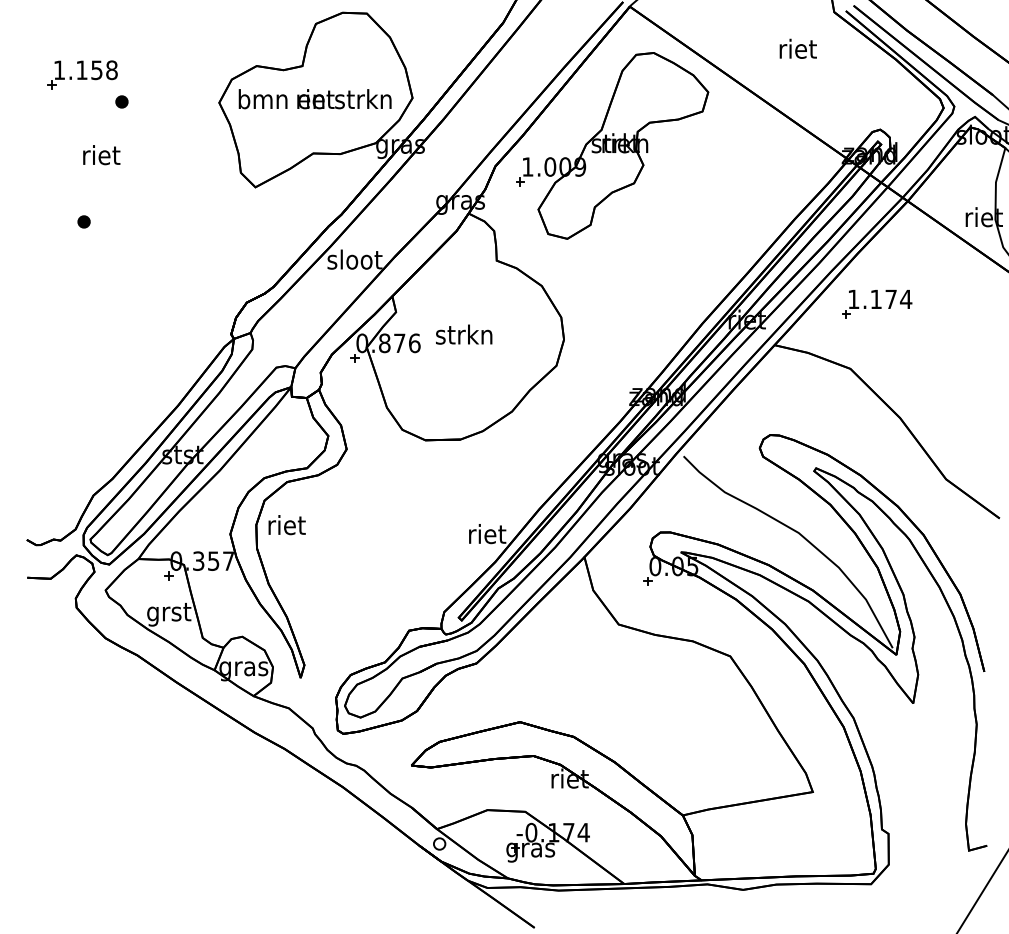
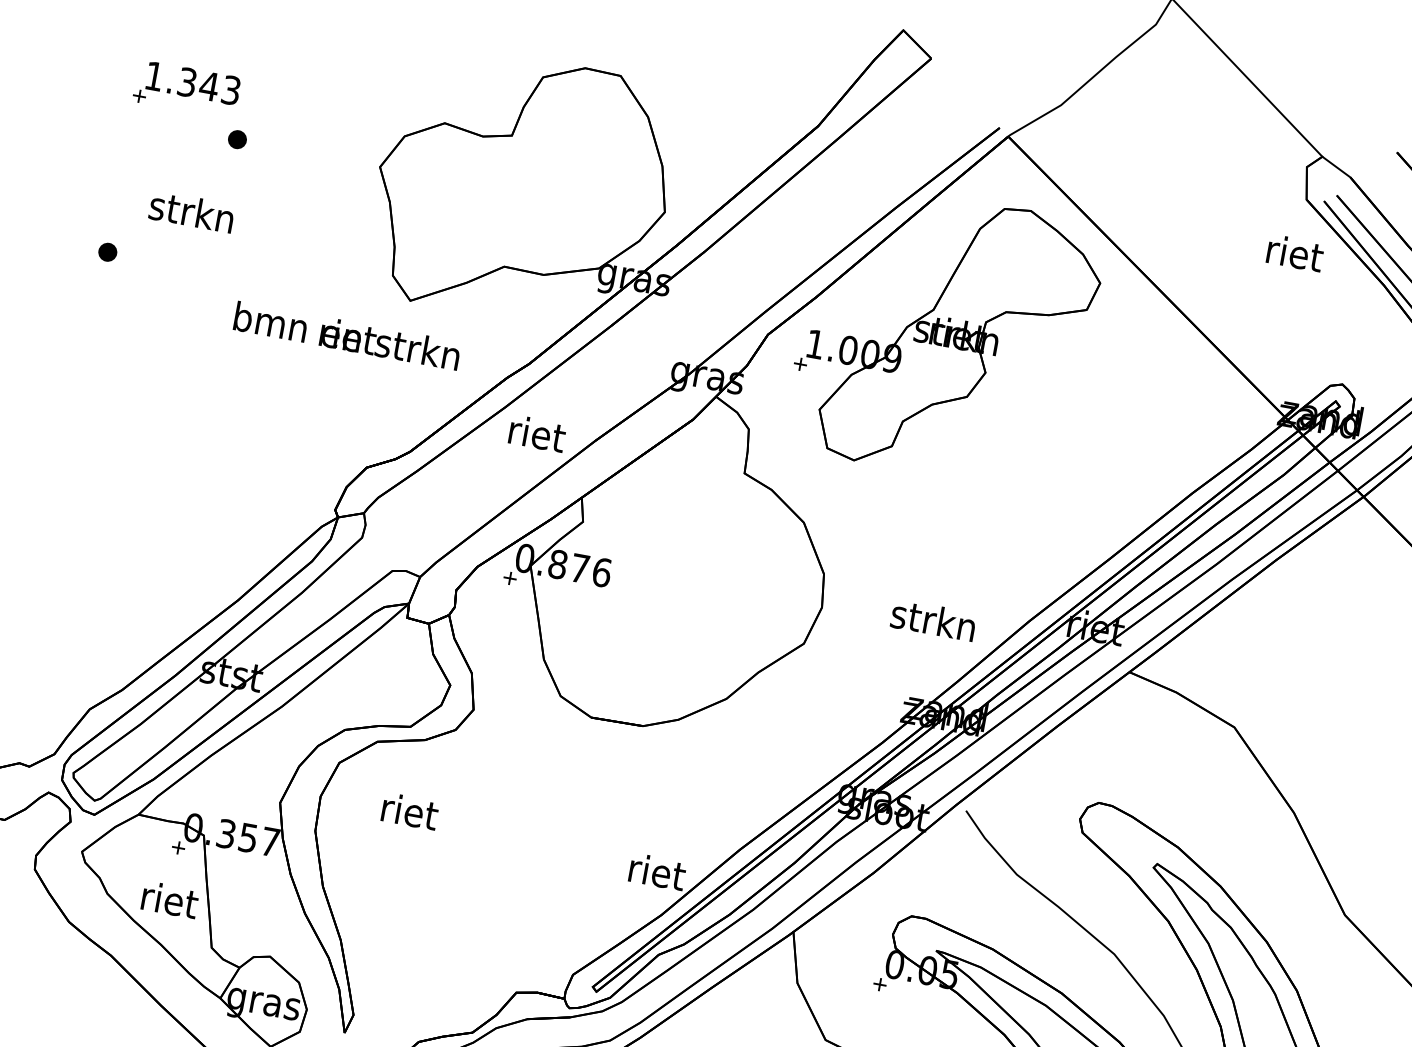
text: (797, 48) -> (1294, 252), moved
text: (96, 70) -> (208, 86), 1.158 -> 1.343
text: (314, 99) -> (346, 336), moved
text: (100, 155) -> (191, 212), riet -> strkn
part: (83, 221) -> (107, 251), moved
text: (354, 259) -> (536, 433), sloot -> riet
part: (877, 304) -> (1291, 640), removed
text: (464, 334) -> (934, 620), moved
text: (286, 525) -> (409, 811), moved
text: (169, 613) -> (169, 902), grst -> riet

